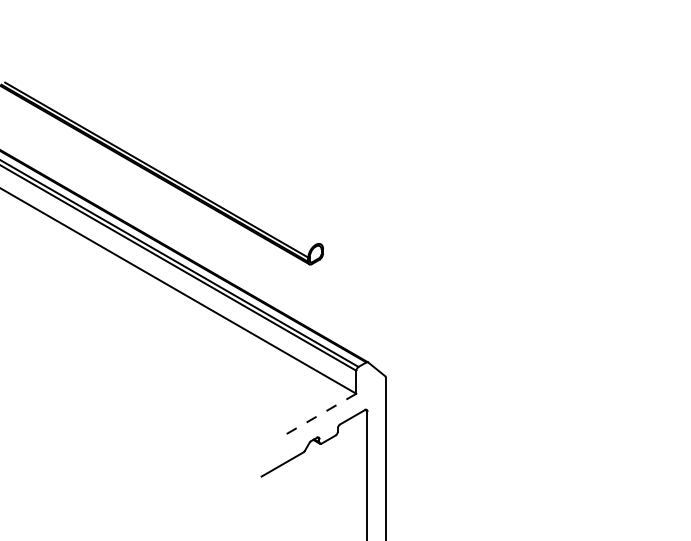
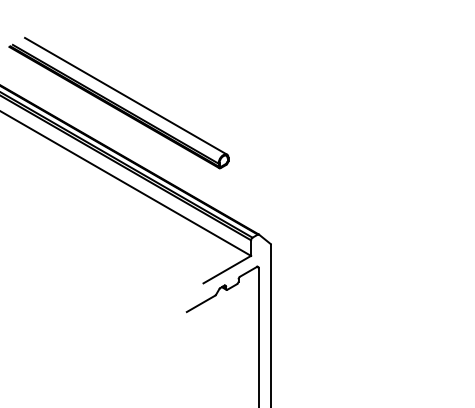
line: (172, 157) -> (126, 95), added
line: (320, 413) -> (226, 269), dashed -> solid

